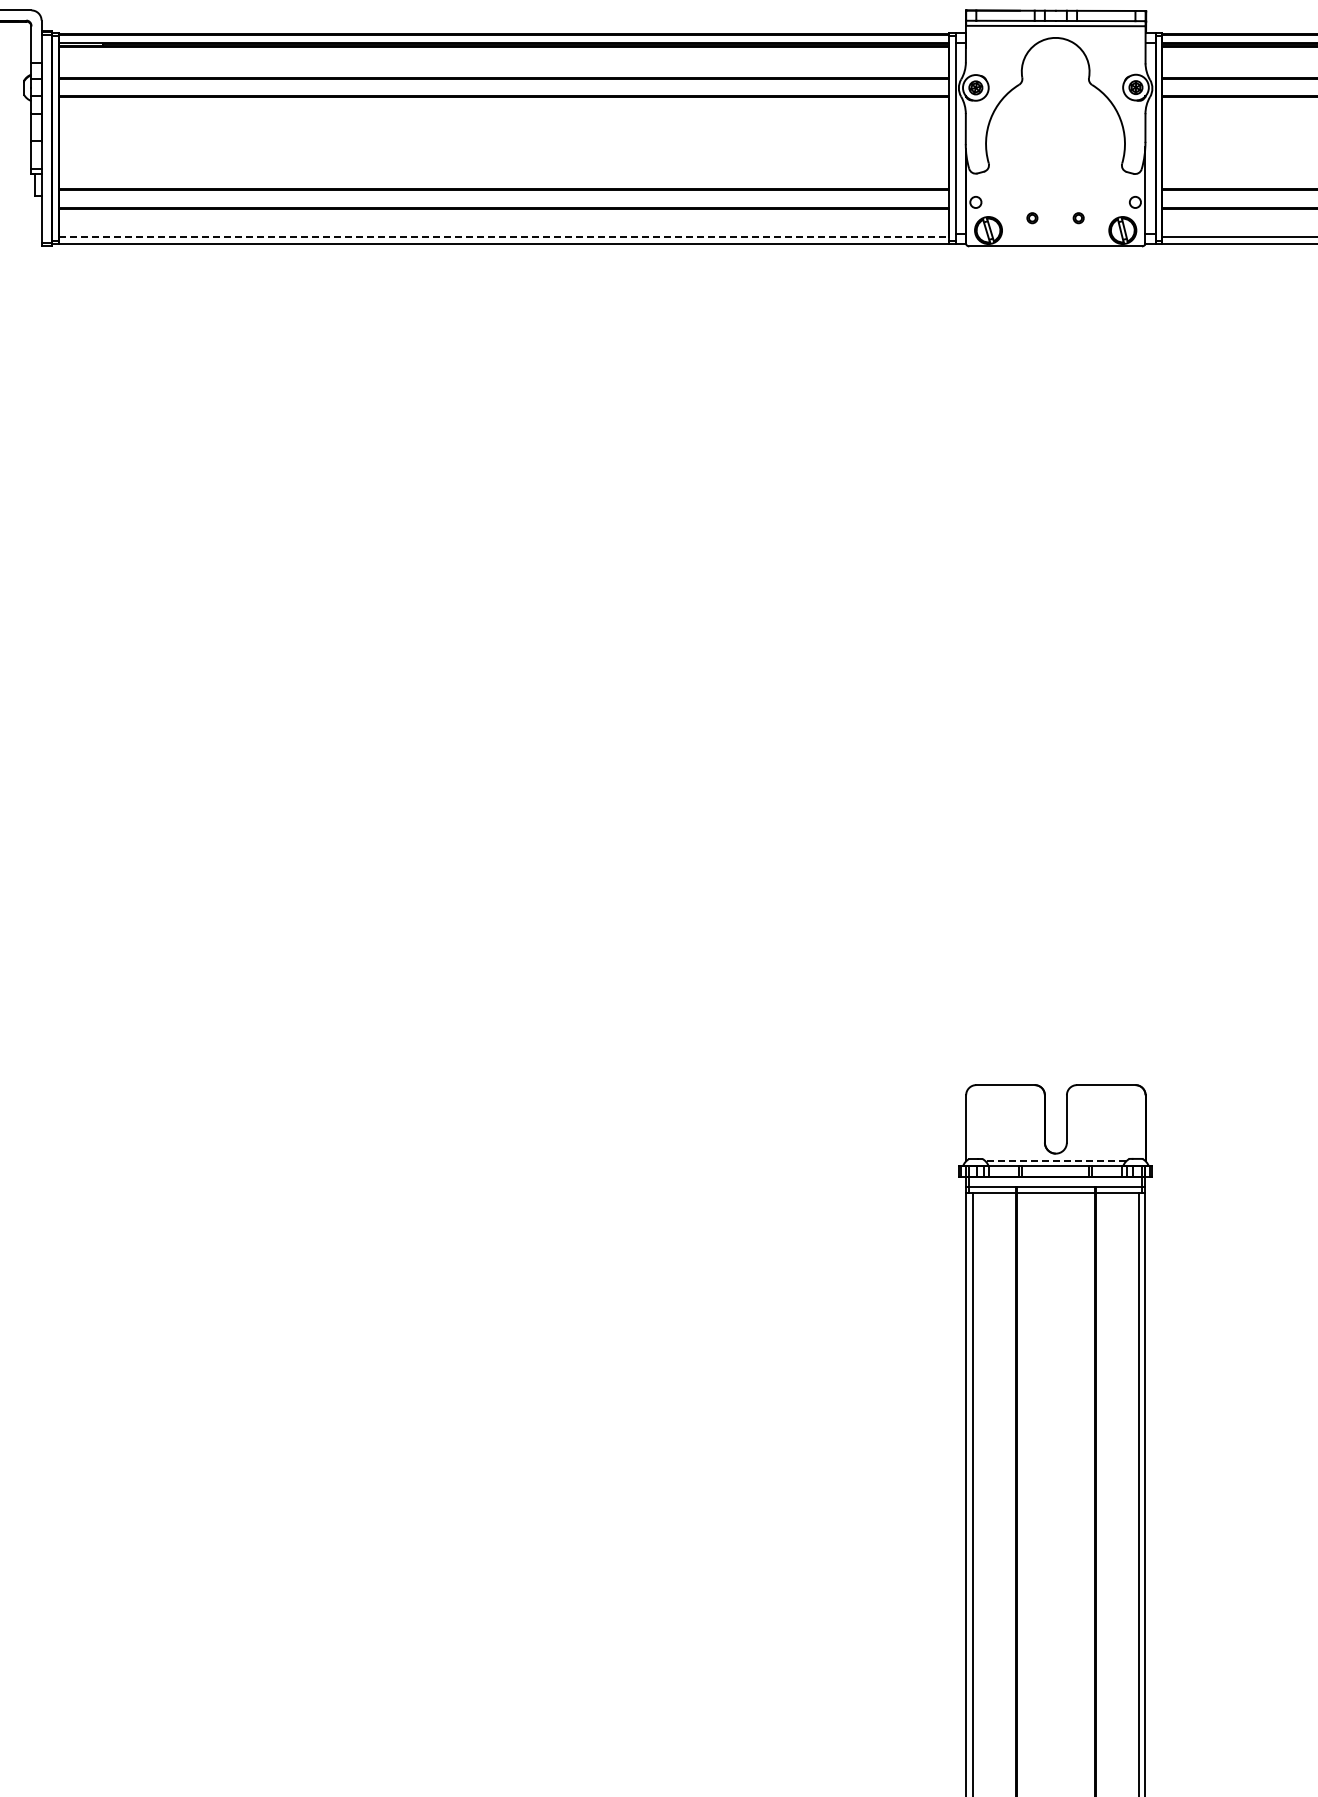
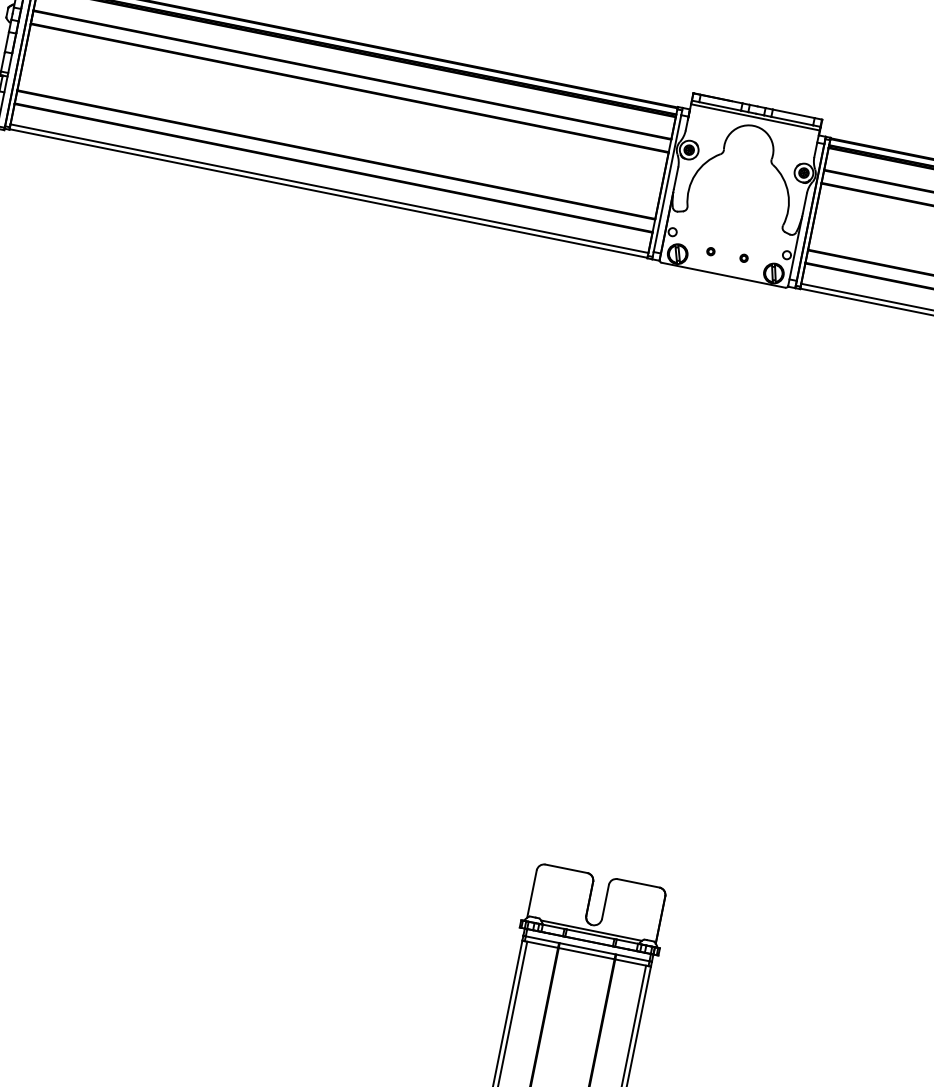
line: (504, 236) -> (330, 188), dashed -> solid
line: (1055, 1161) -> (591, 930), dashed -> solid

